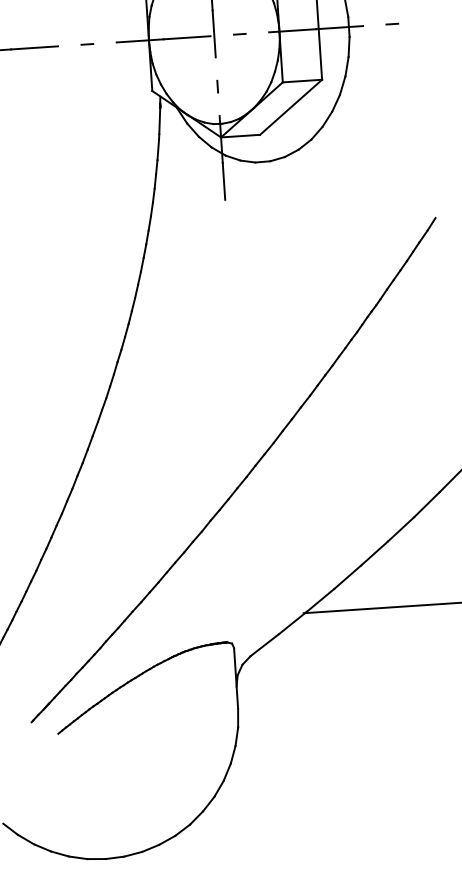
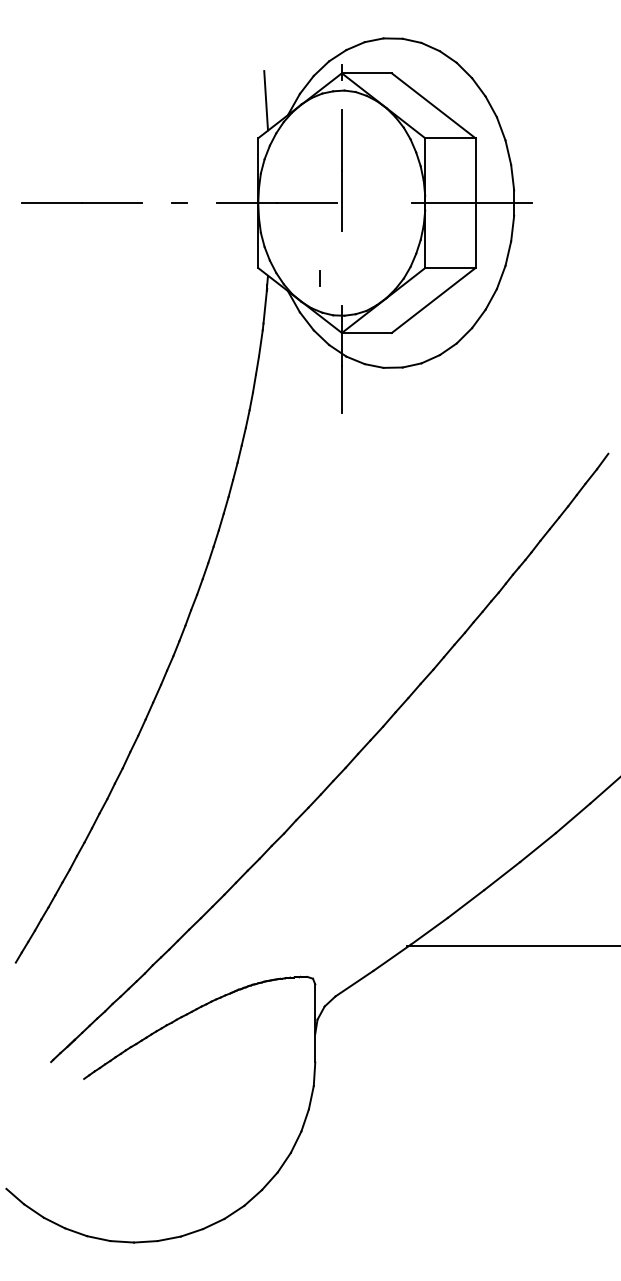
line: (392, 23) -> (569, 202), removed
line: (239, 33) -> (374, 202), removed
line: (217, 87) -> (319, 278), moved

